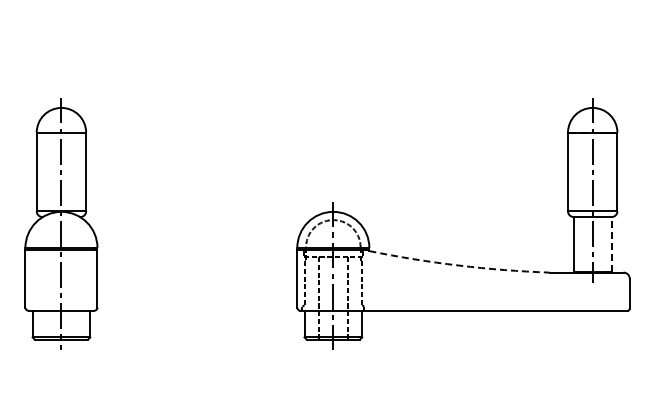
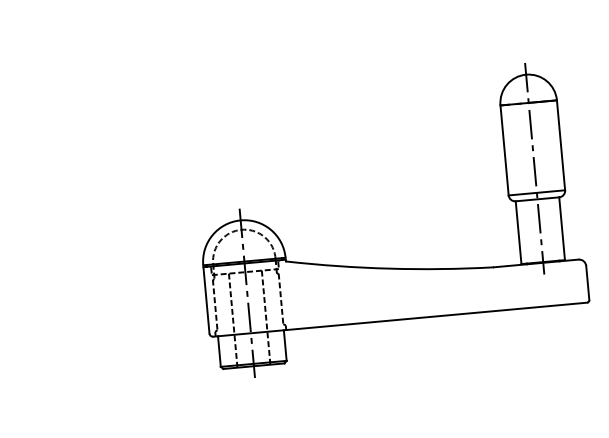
line: (611, 244) -> (561, 228), dashed -> solid
arc: (459, 265) -> (390, 268), dashed -> solid

